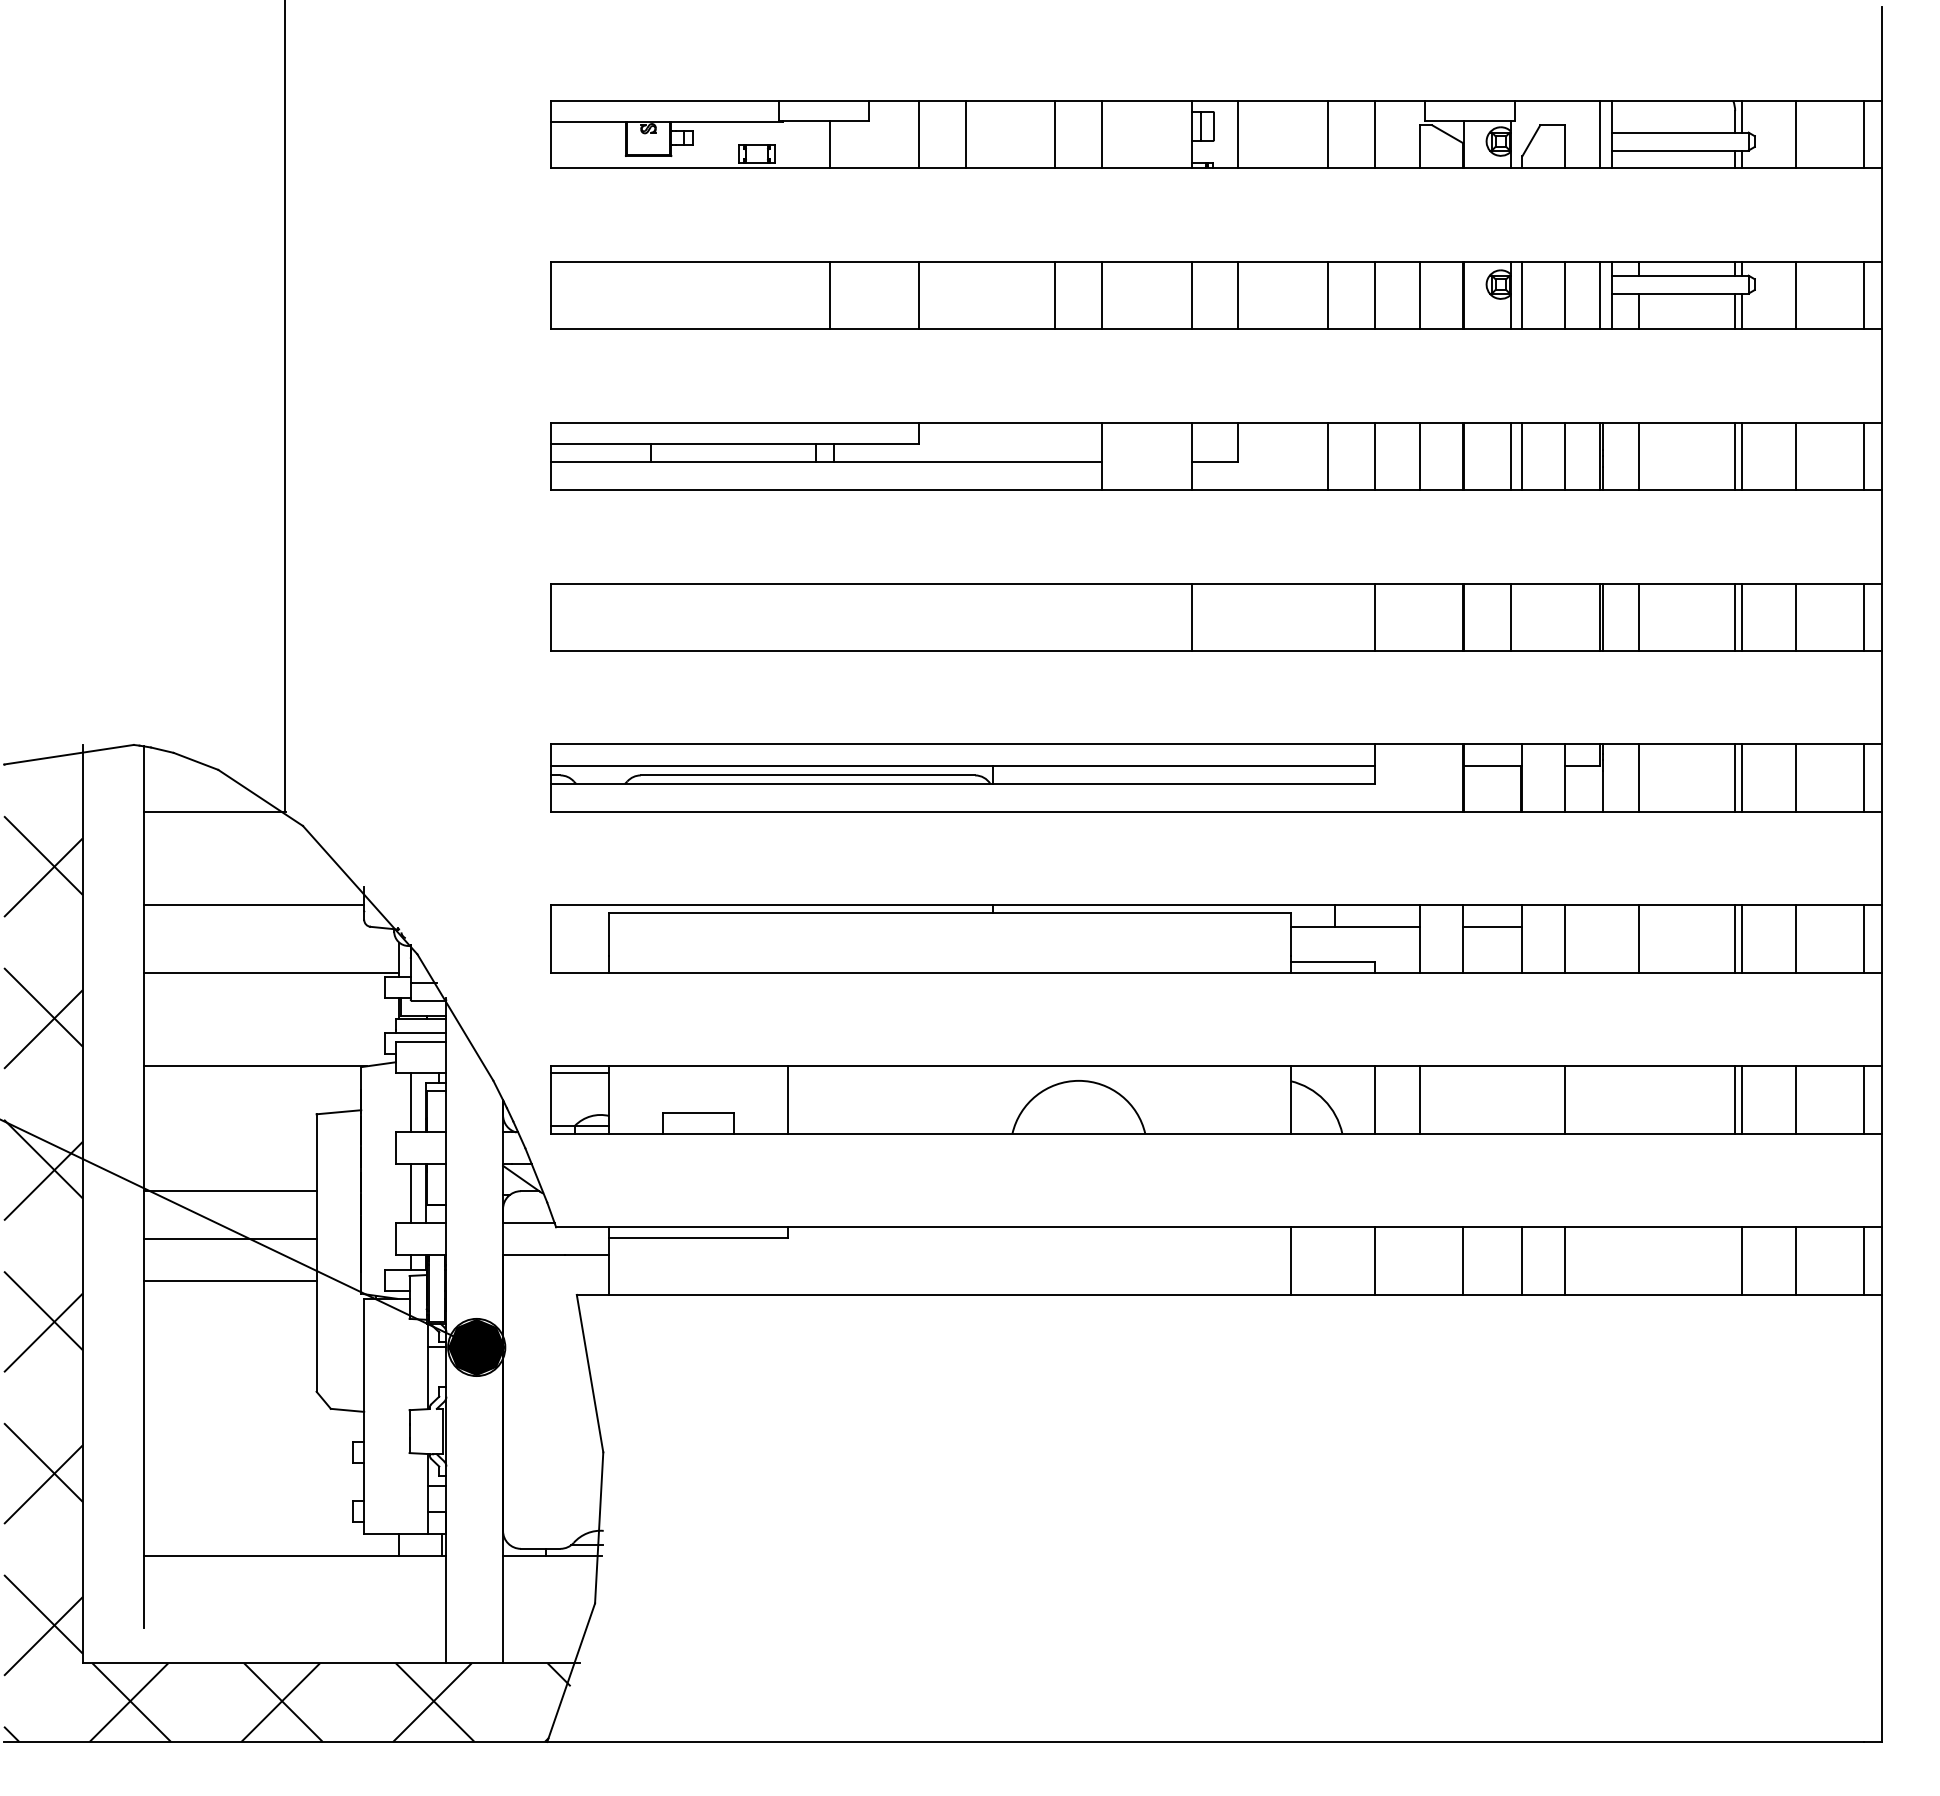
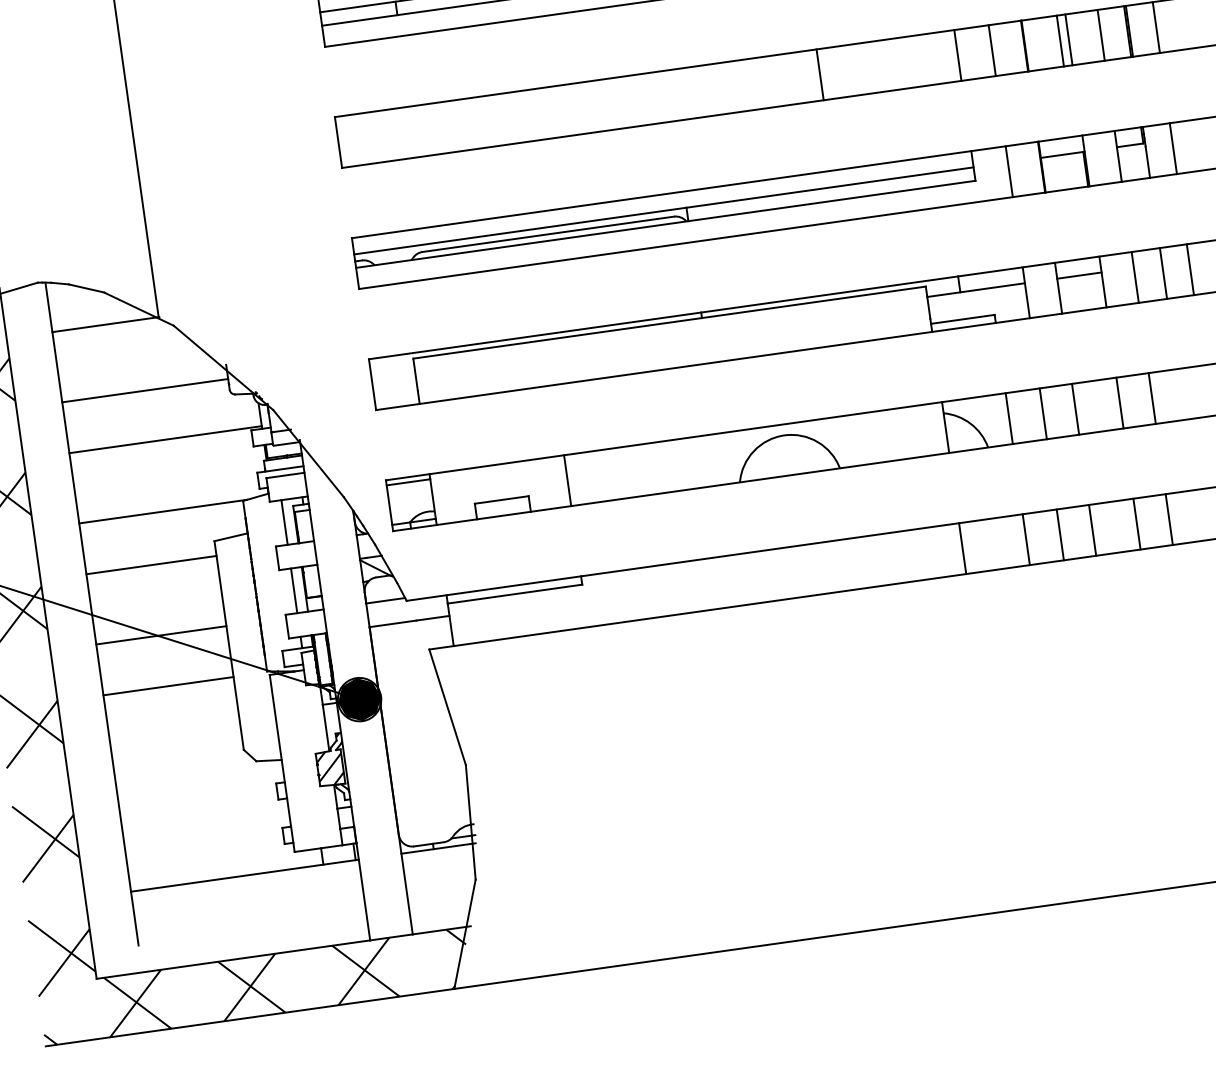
line: (1420, 617) -> (992, 50), added
line: (1522, 617) -> (1069, 39), added
line: (1565, 617) -> (1101, 35), added
line: (1420, 778) -> (1009, 171), added
line: (1602, 939) -> (1163, 273), added
line: (1463, 1099) -> (1075, 408), added
line: (1522, 1099) -> (1120, 402), added
line: (229, 1190) -> (150, 564), moved
line: (229, 1238) -> (168, 685), moved
line: (1420, 1260) -> (1060, 534), added
line: (229, 1281) -> (160, 635), moved
hatch: (426, 1420) -> (329, 759), added

